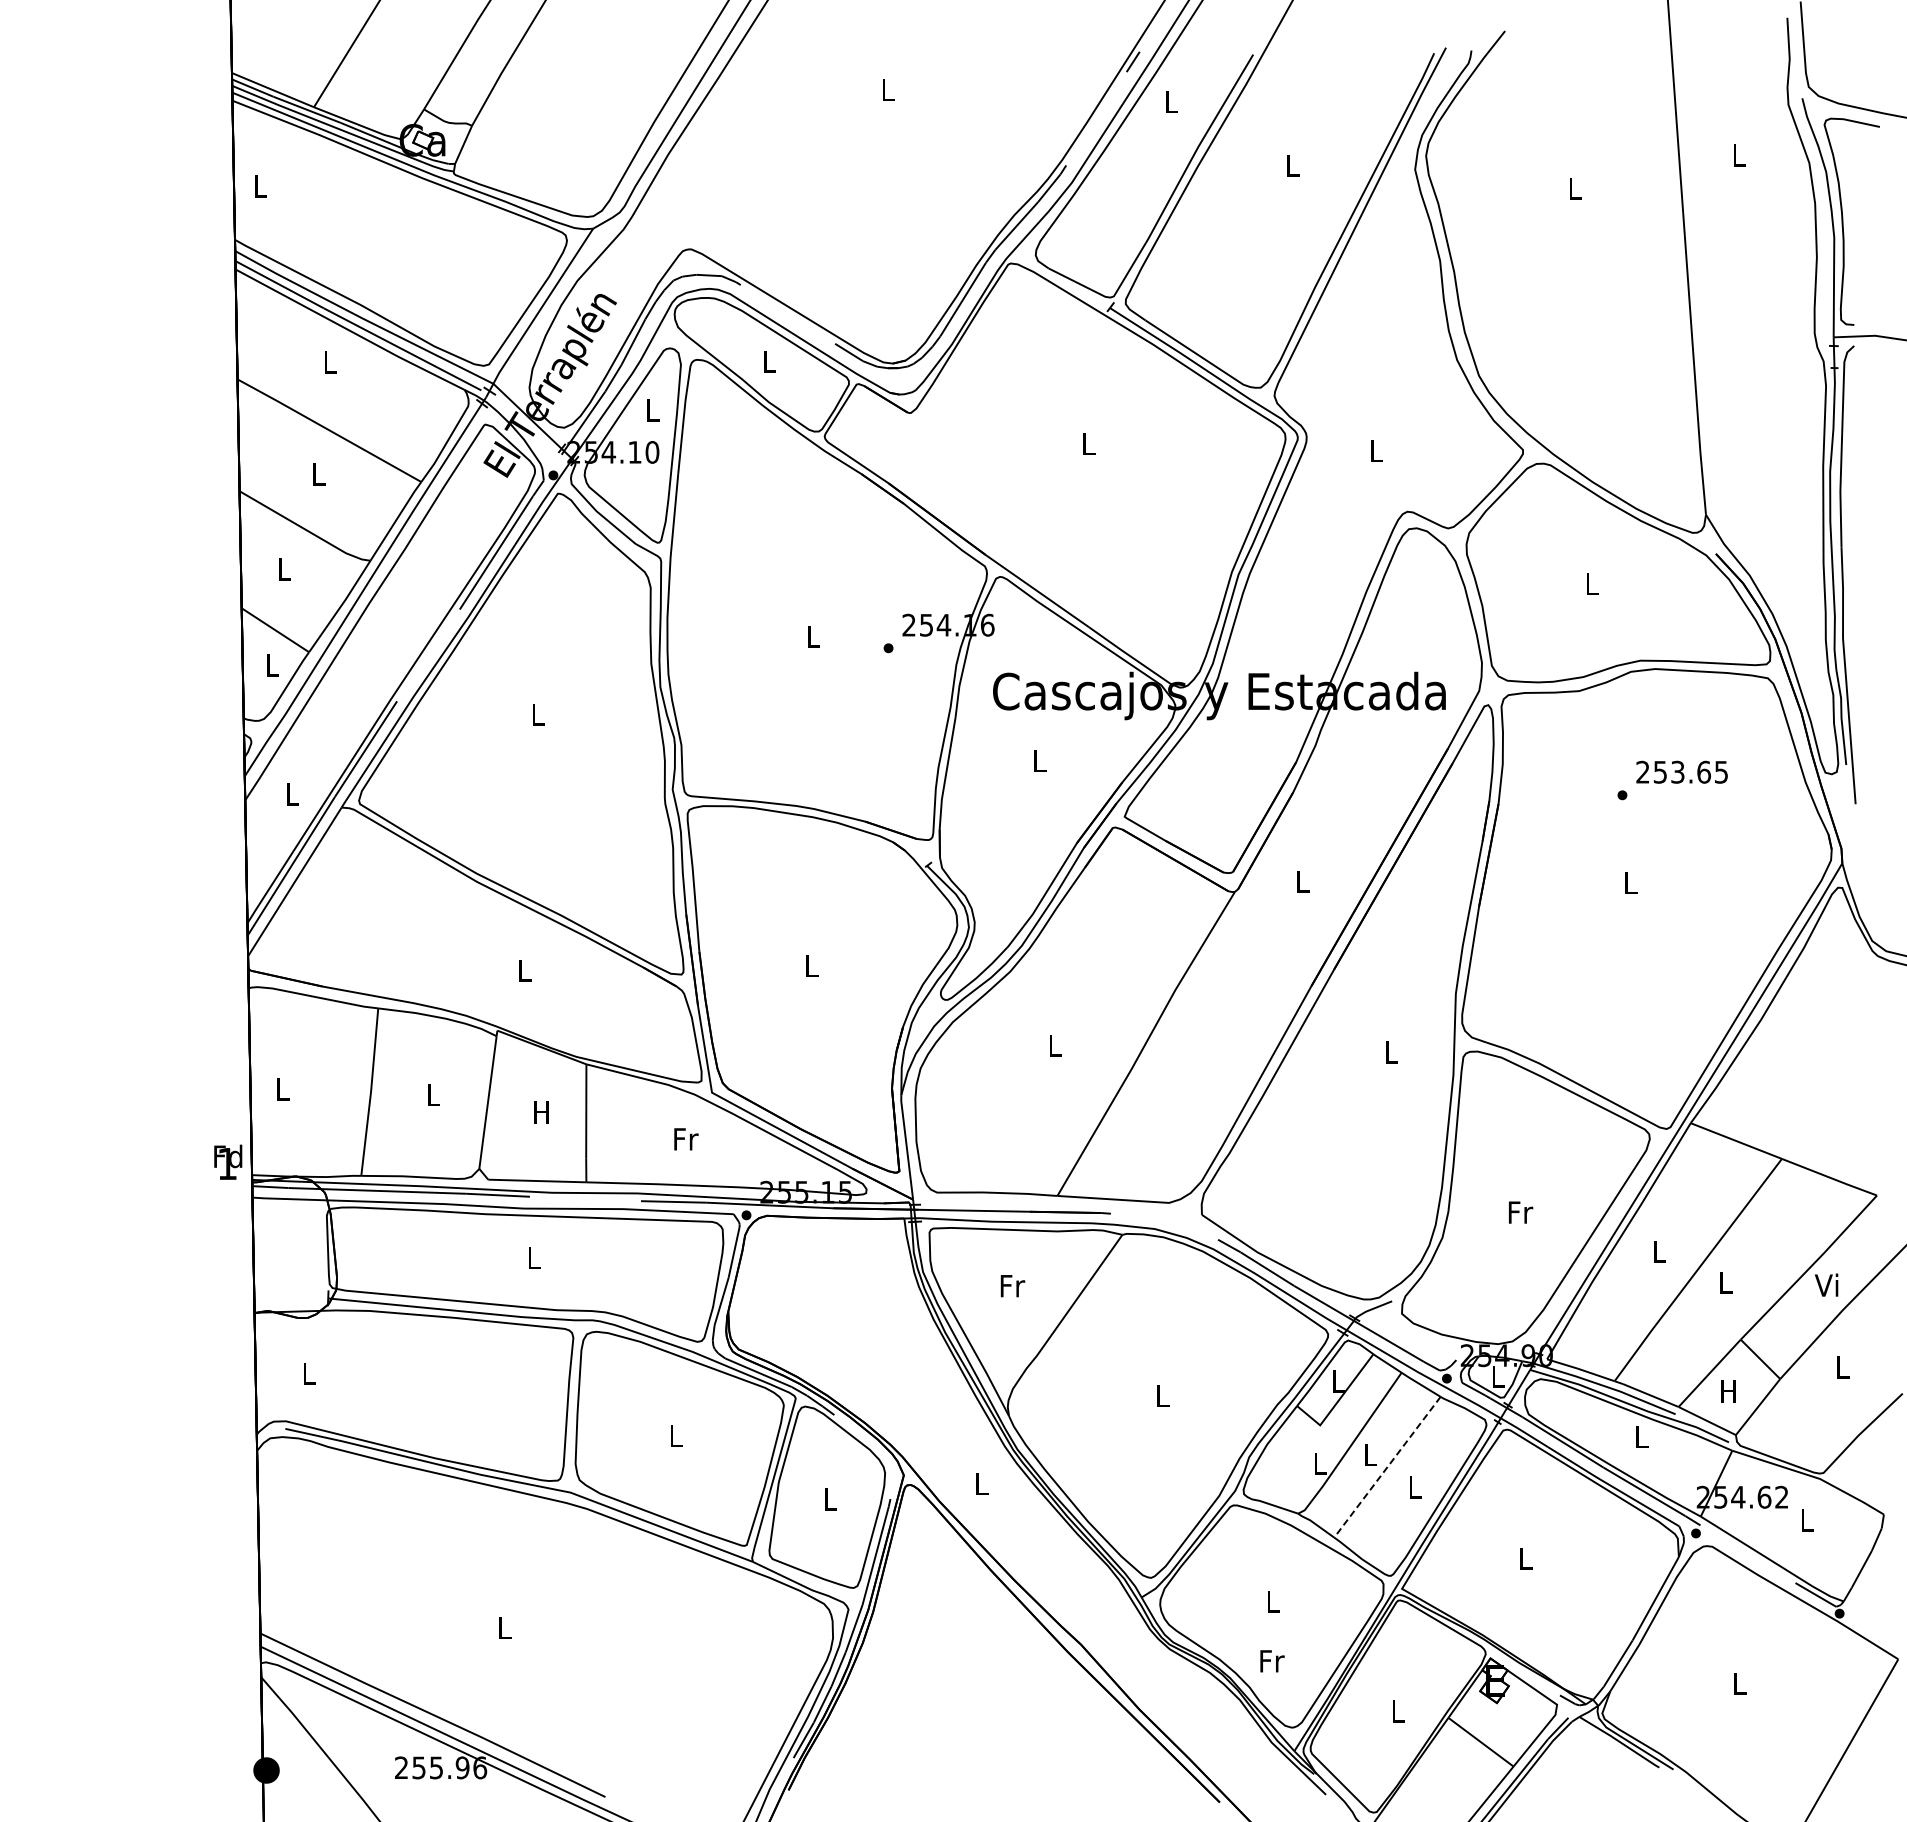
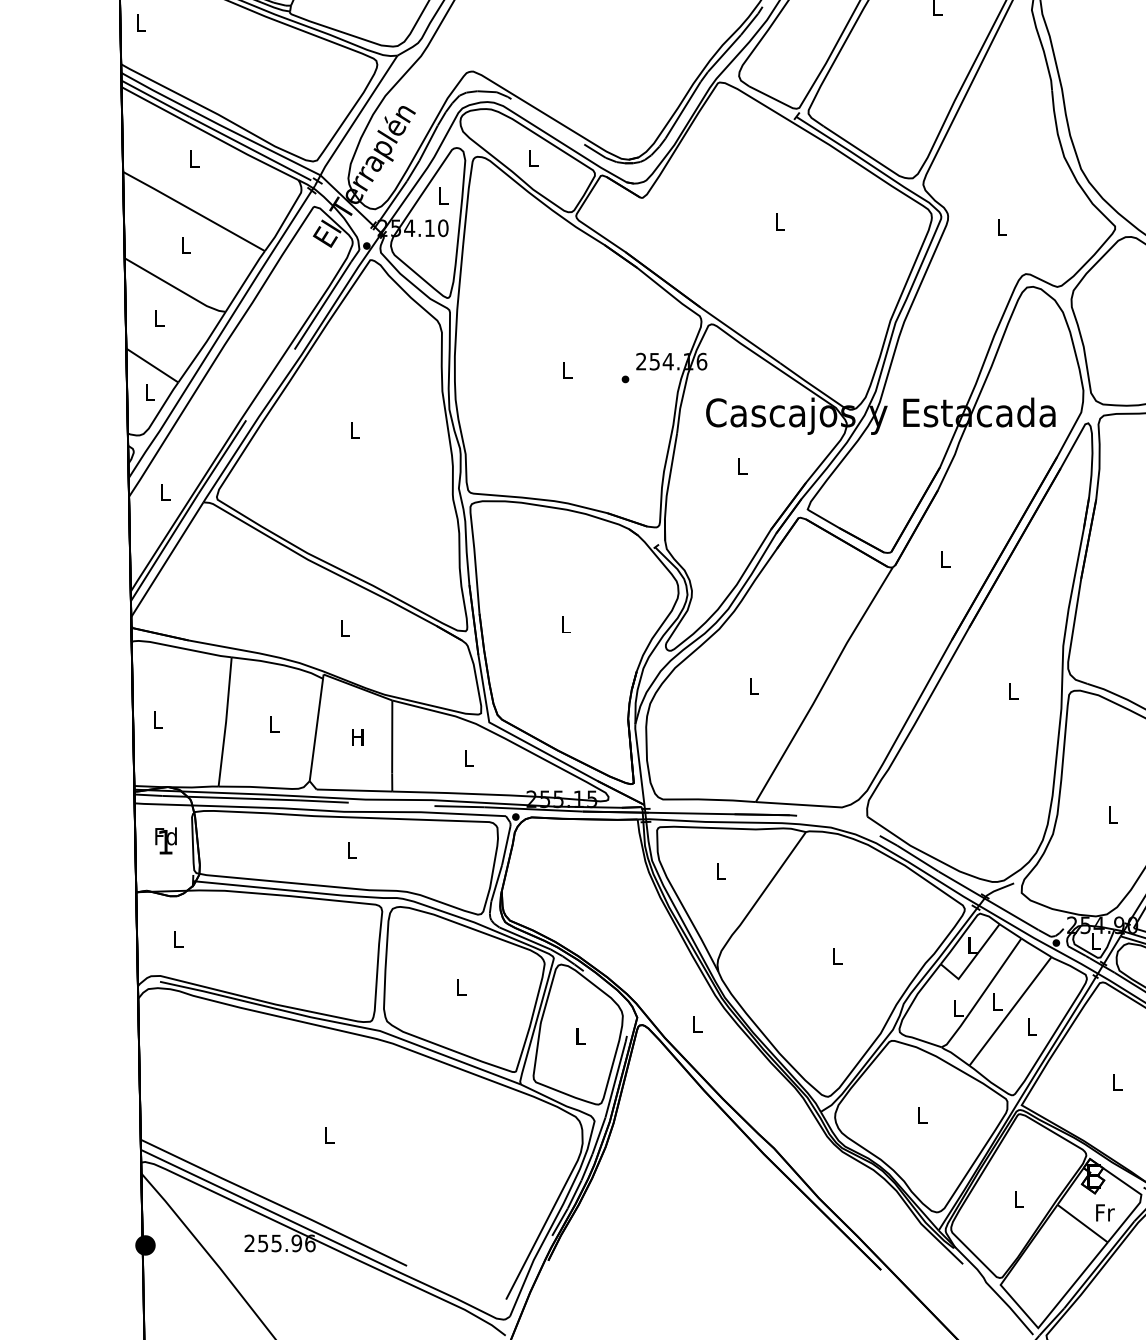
text: (686, 1139) -> (469, 758), Fr -> L
text: (228, 1161) -> (166, 840), moved
text: (1520, 1212) -> (1113, 814), Fr -> L
text: (1012, 1286) -> (721, 871), Fr -> L
line: (1387, 1467) -> (1010, 1011), dashed -> solid
text: (1272, 1661) -> (1105, 1213), moved

